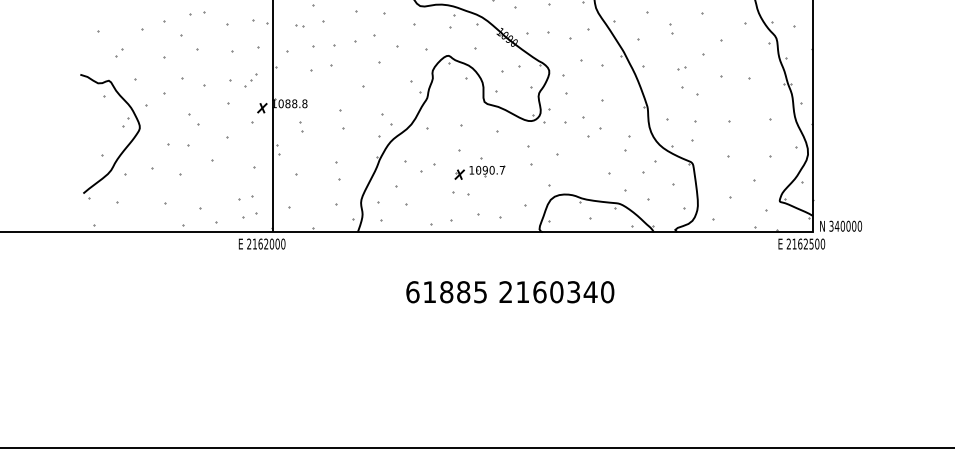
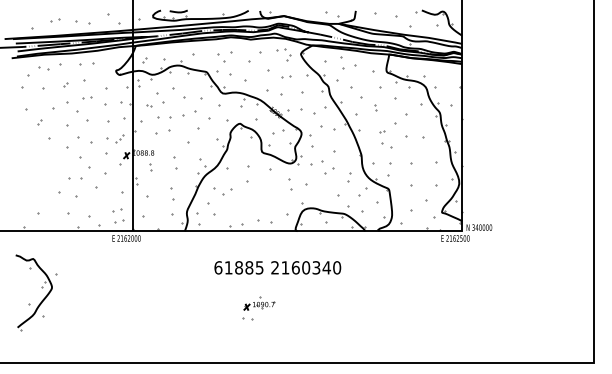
part: (193, 119) -> (84, 162), size x1.6
part: (122, 127) -> (41, 287), moved
part: (478, 176) -> (258, 308), moved

